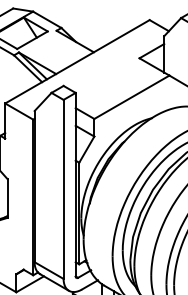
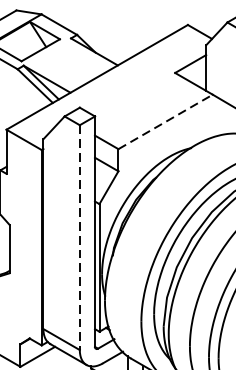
line: (132, 97) -> (166, 122), solid -> dashed
line: (63, 189) -> (79, 237), solid -> dashed

